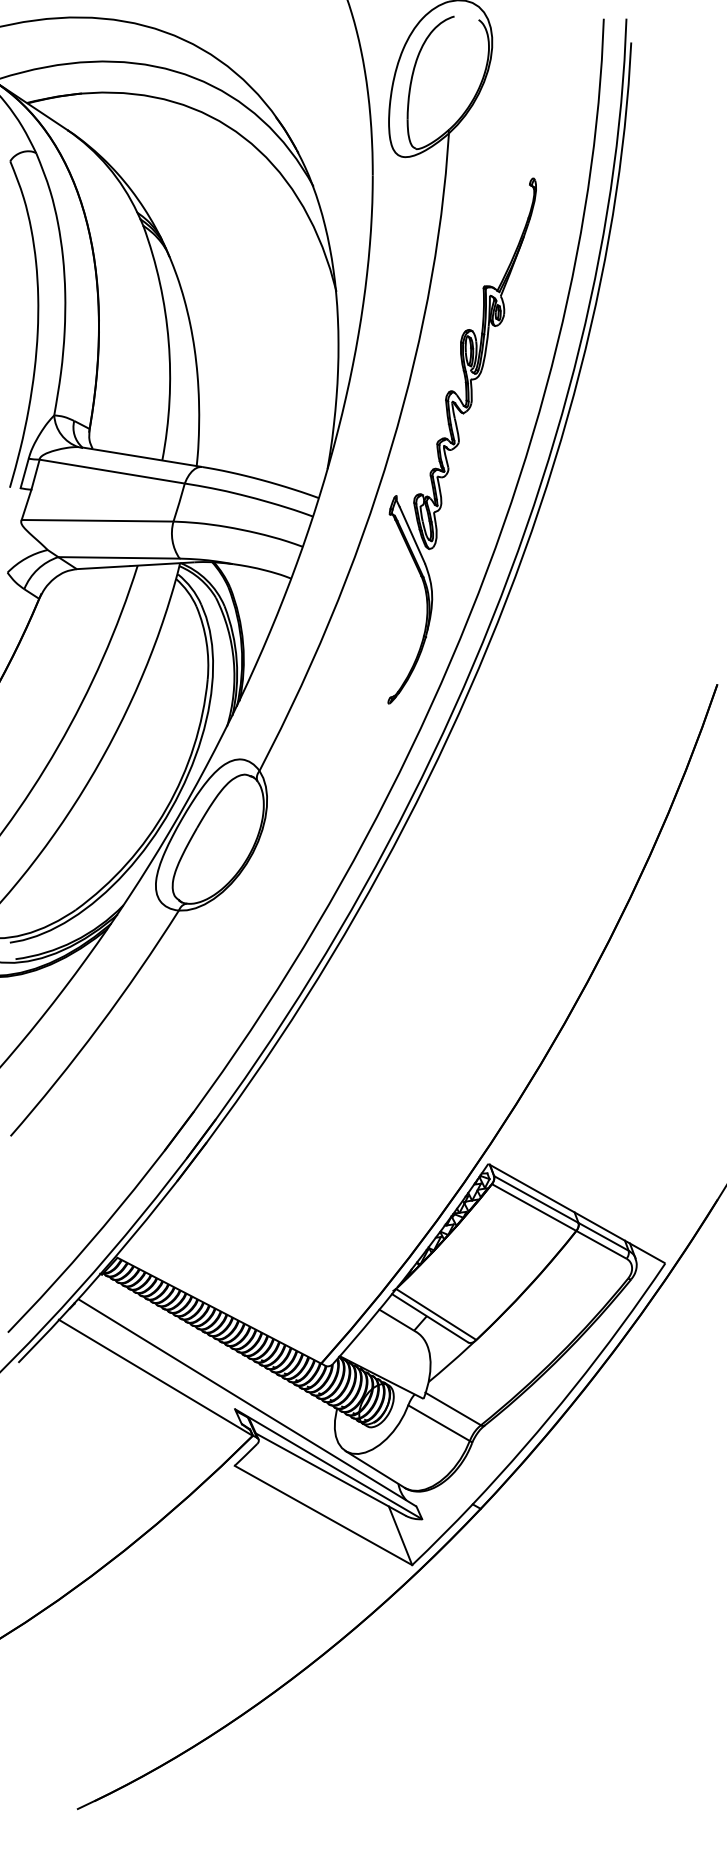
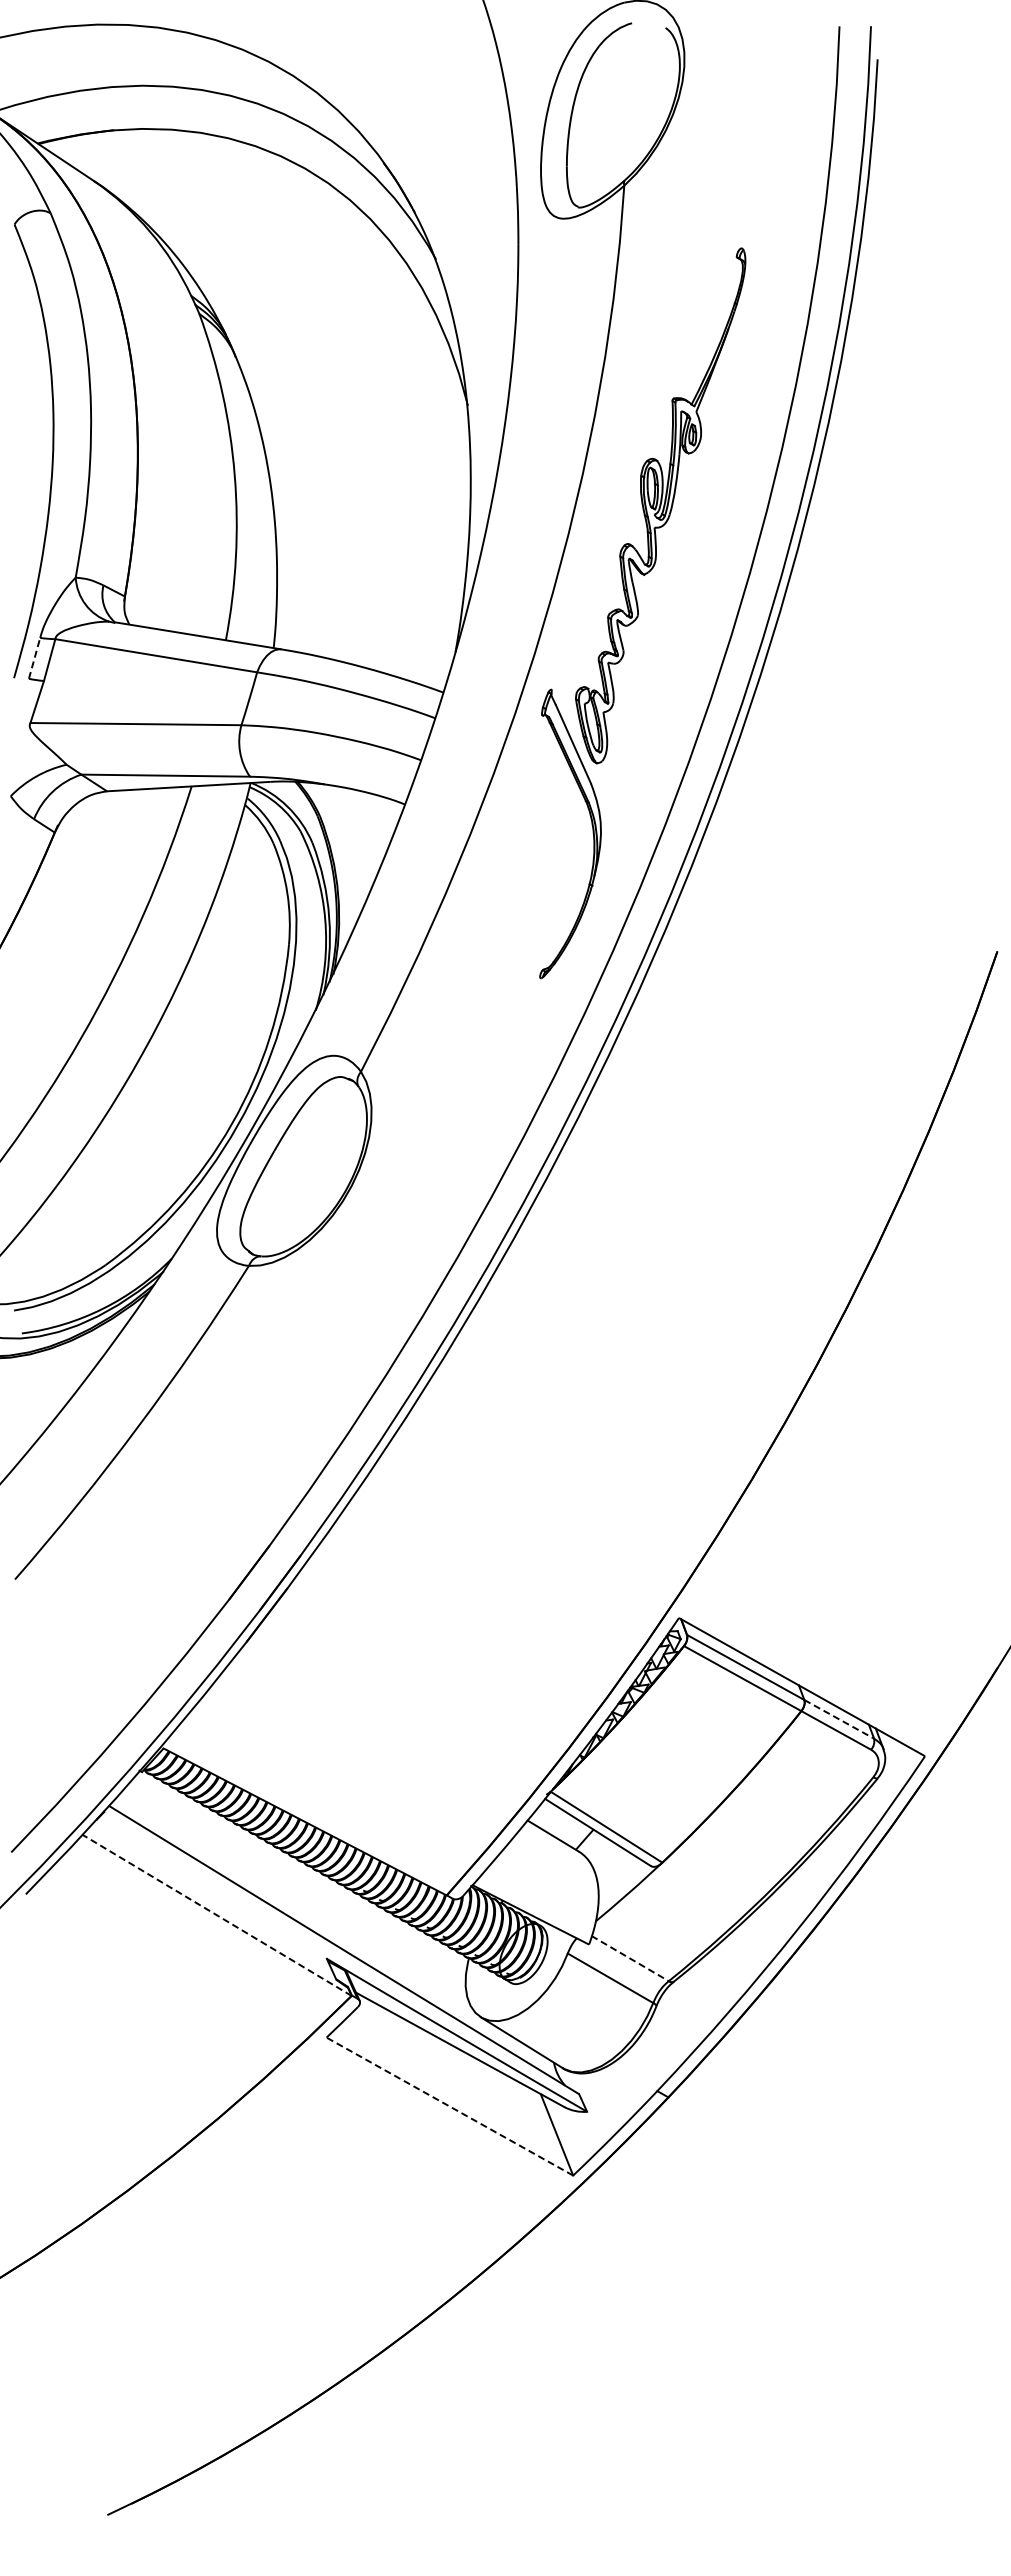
line: (24, 472) -> (34, 657), solid -> dashed
line: (603, 1236) -> (839, 1719), solid -> dashed
line: (155, 1377) -> (216, 1914), solid -> dashed
line: (453, 1408) -> (630, 1958), solid -> dashed
line: (323, 1515) -> (449, 2106), solid -> dashed

